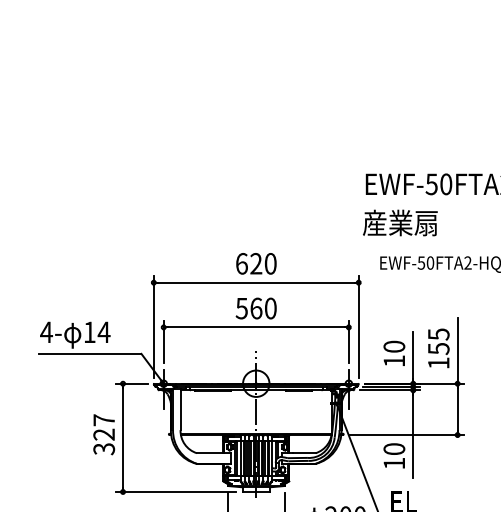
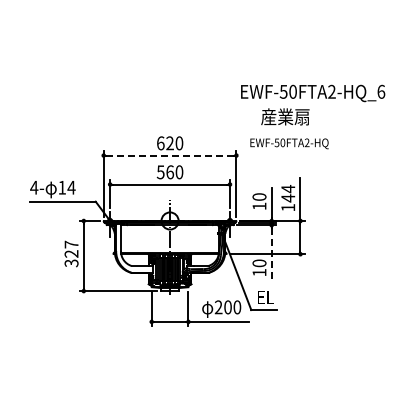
text: (400, 222) -> (285, 116), moved
line: (256, 282) -> (170, 155), solid -> dashed
text: (439, 341) -> (288, 193), 155 -> 144
line: (412, 437) -> (271, 255), solid -> dashed

